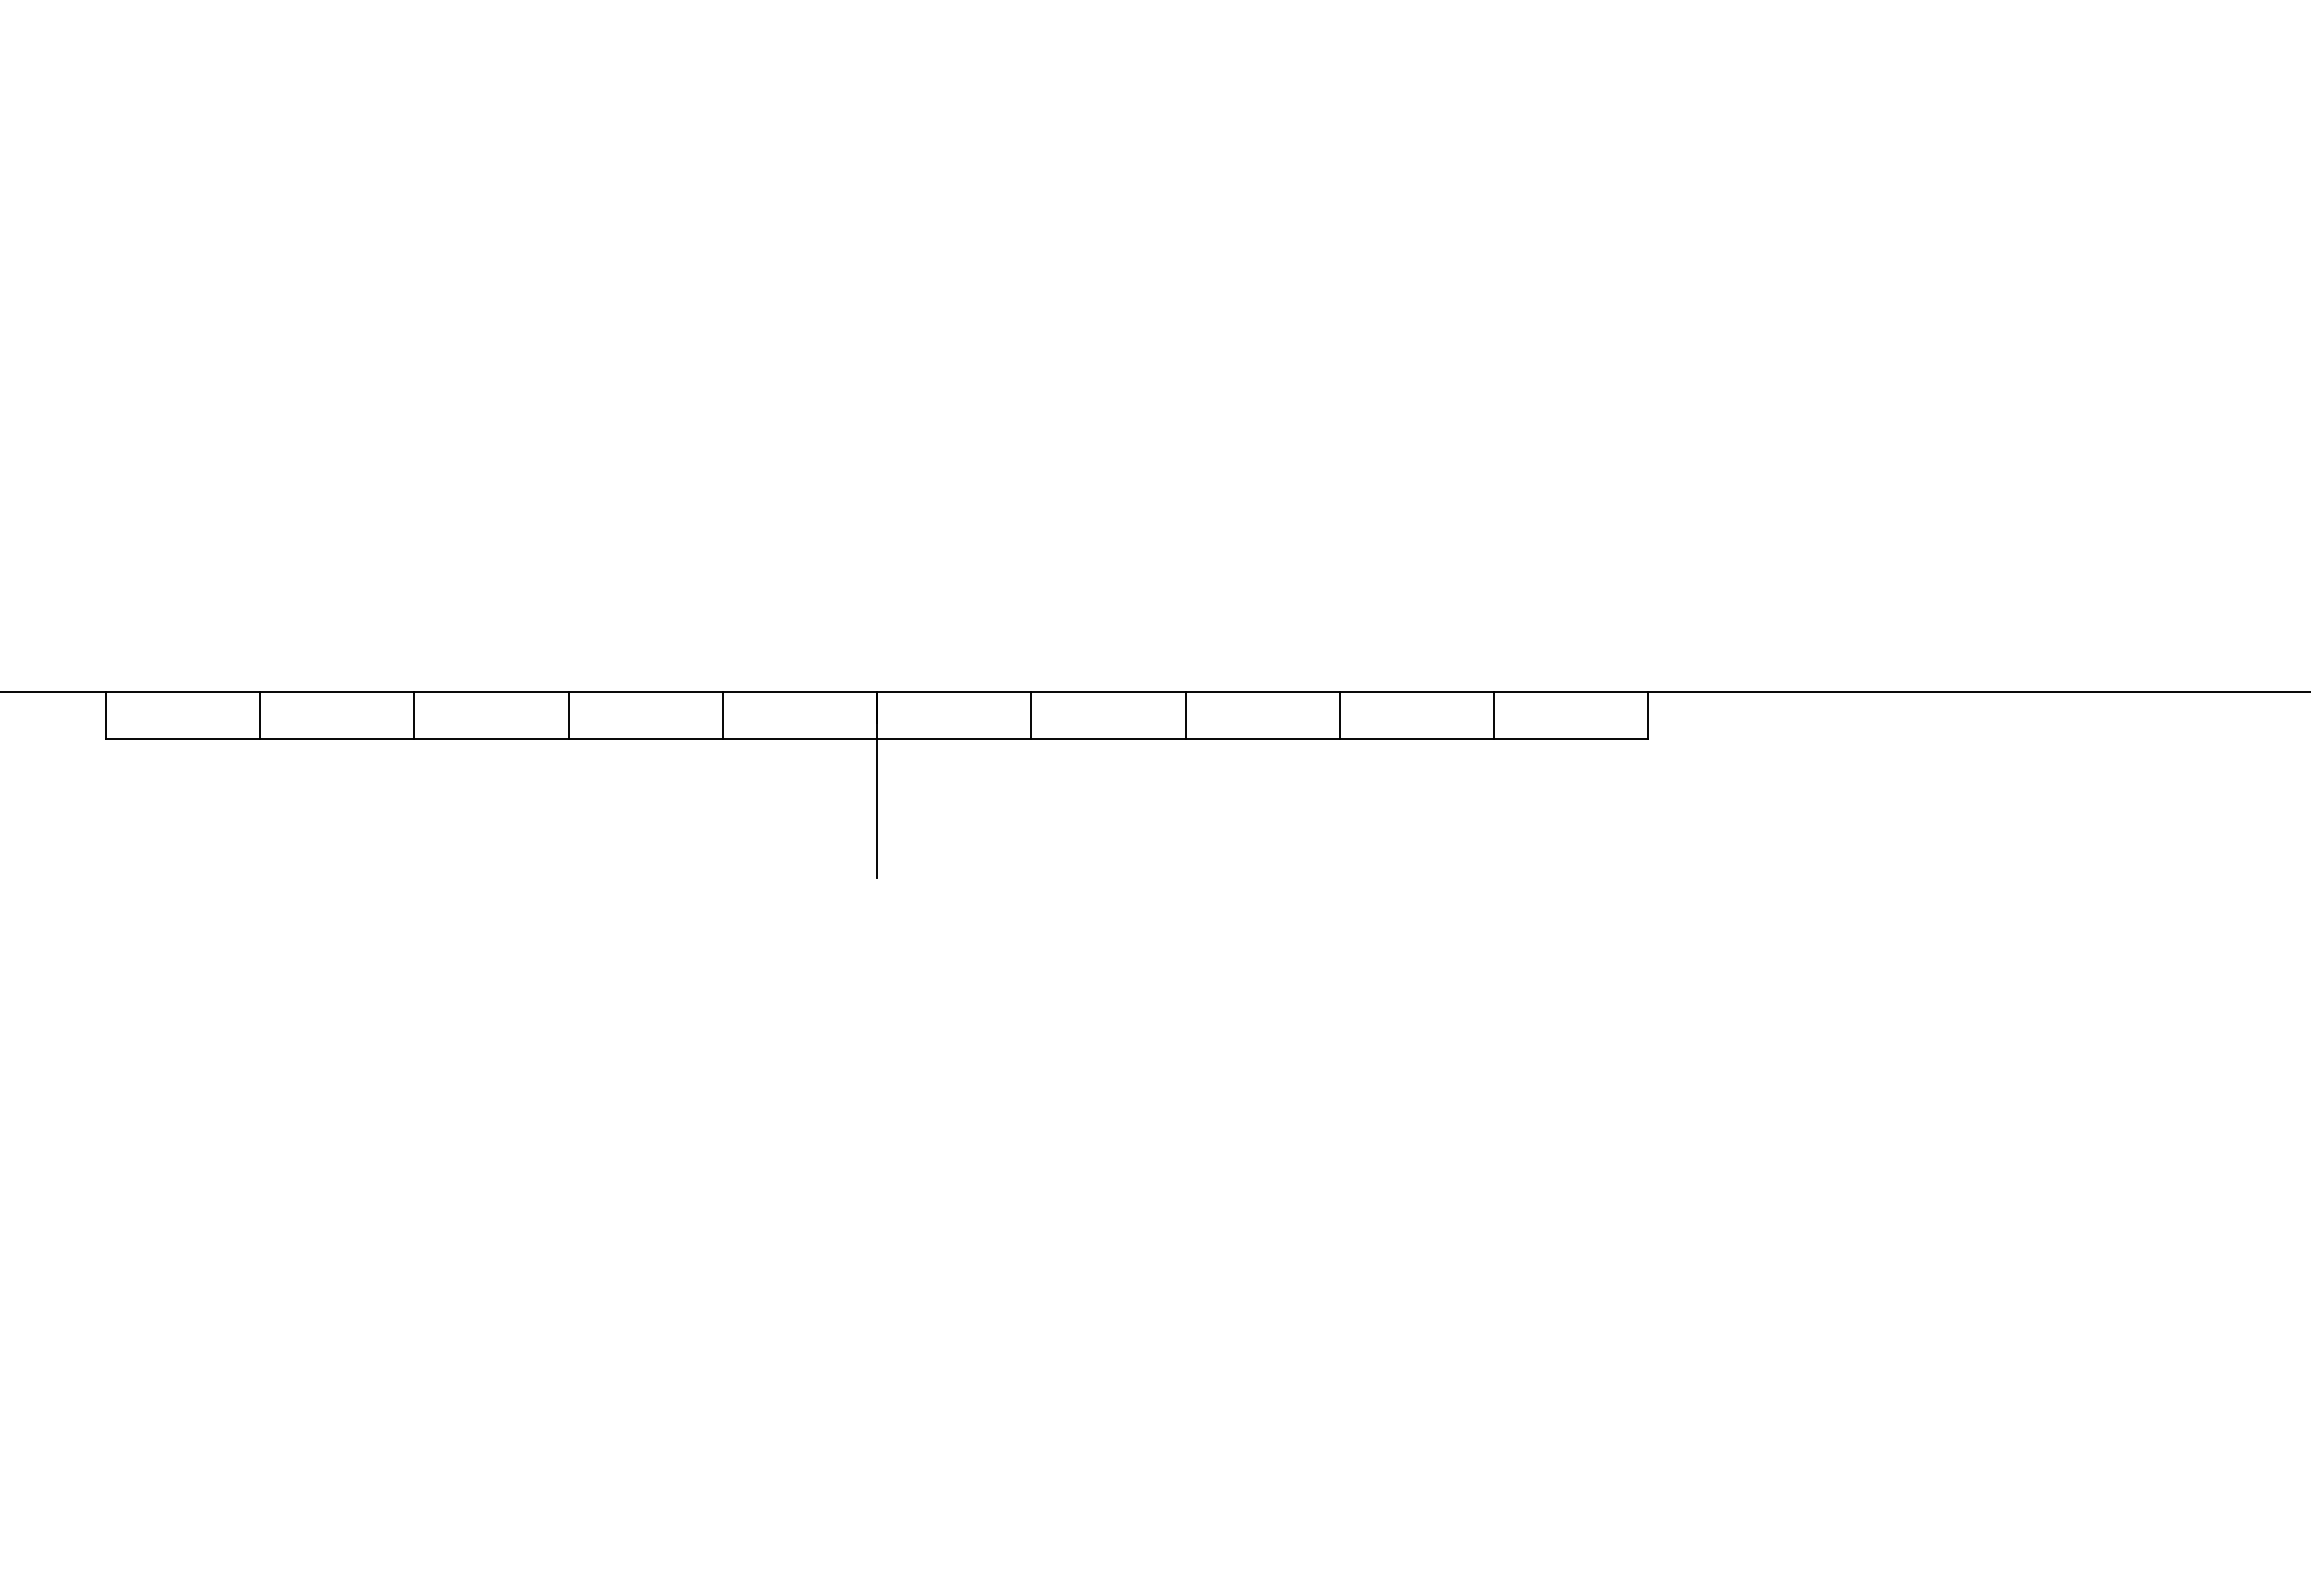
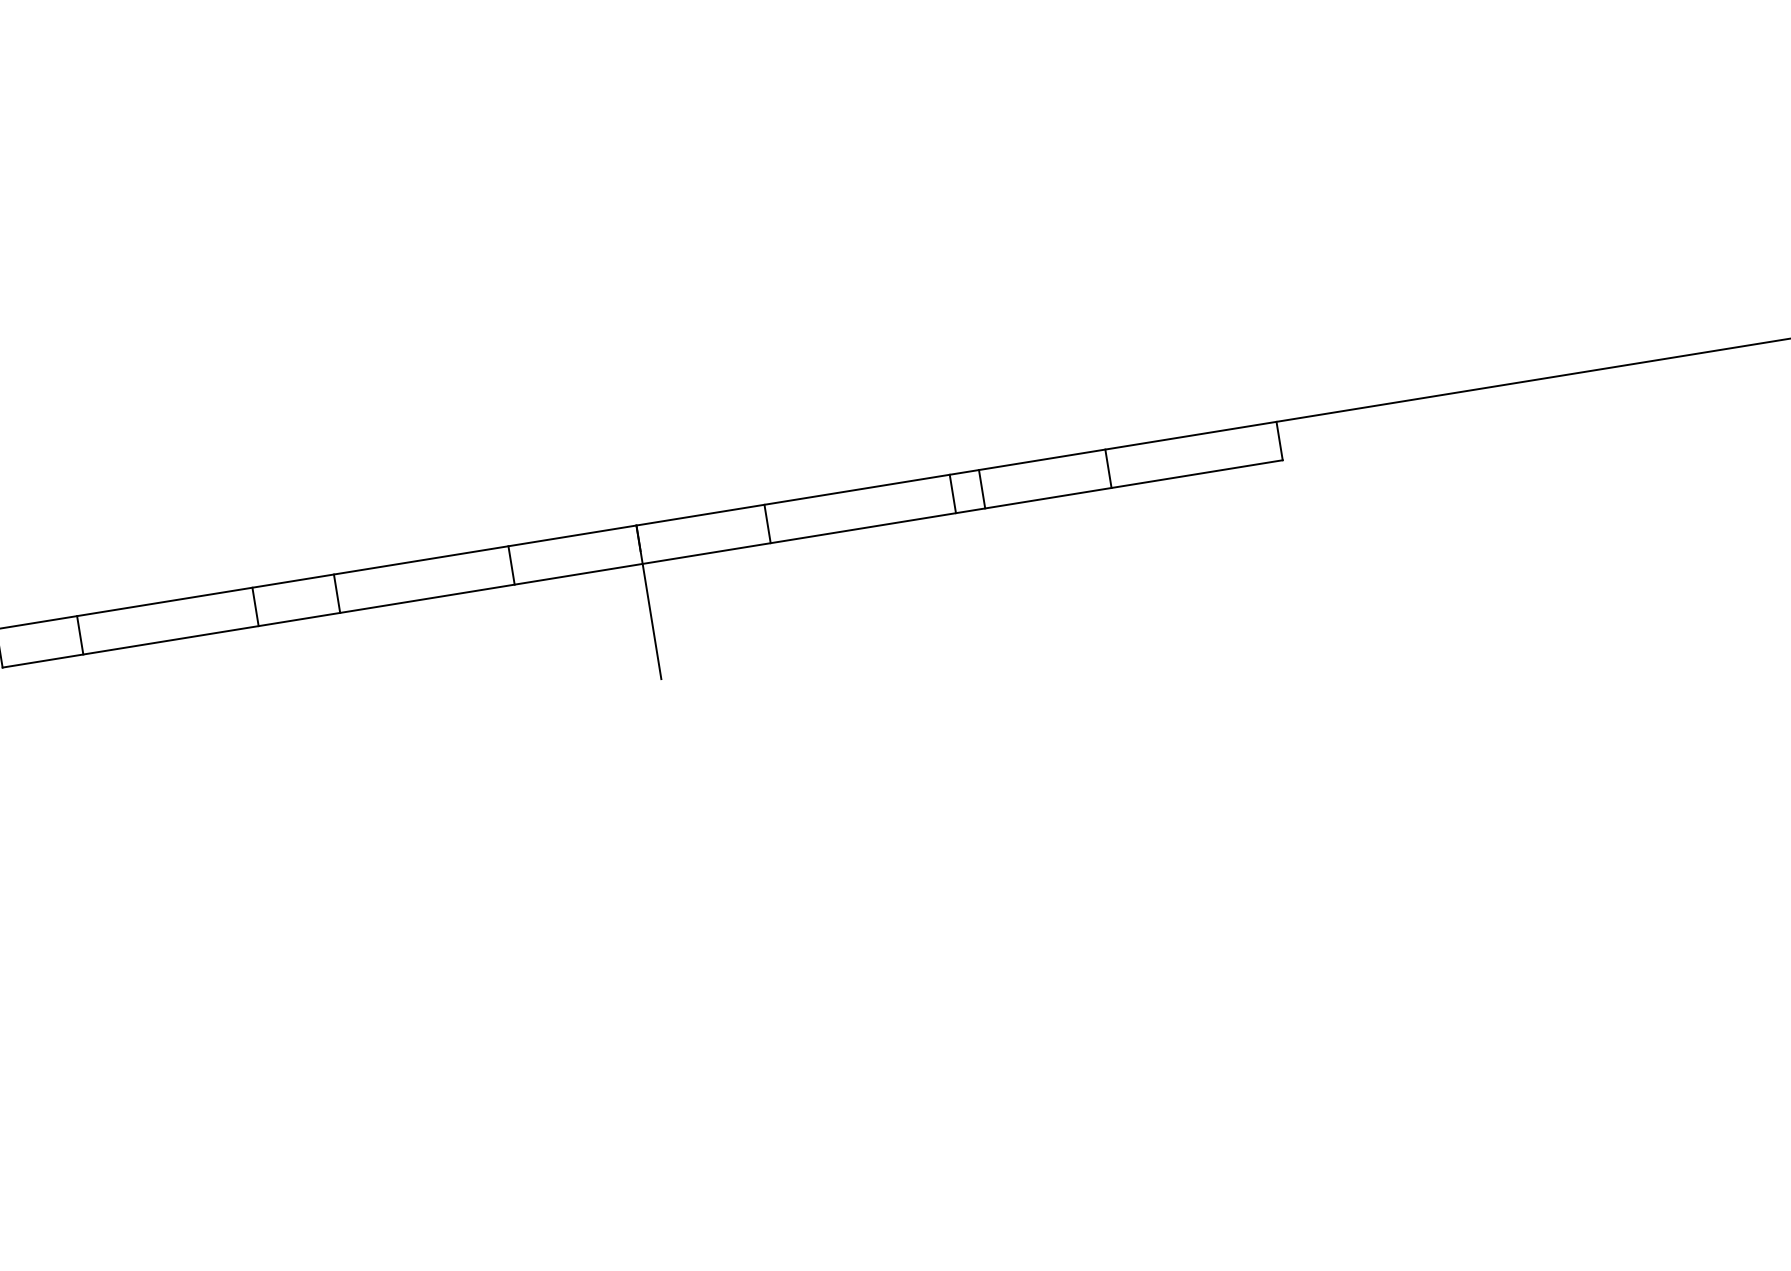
line: (260, 715) -> (80, 635), moved
line: (568, 715) -> (336, 593), moved
line: (1185, 715) -> (952, 493), moved
line: (1339, 715) -> (981, 489), moved
line: (1493, 715) -> (1108, 468), moved

